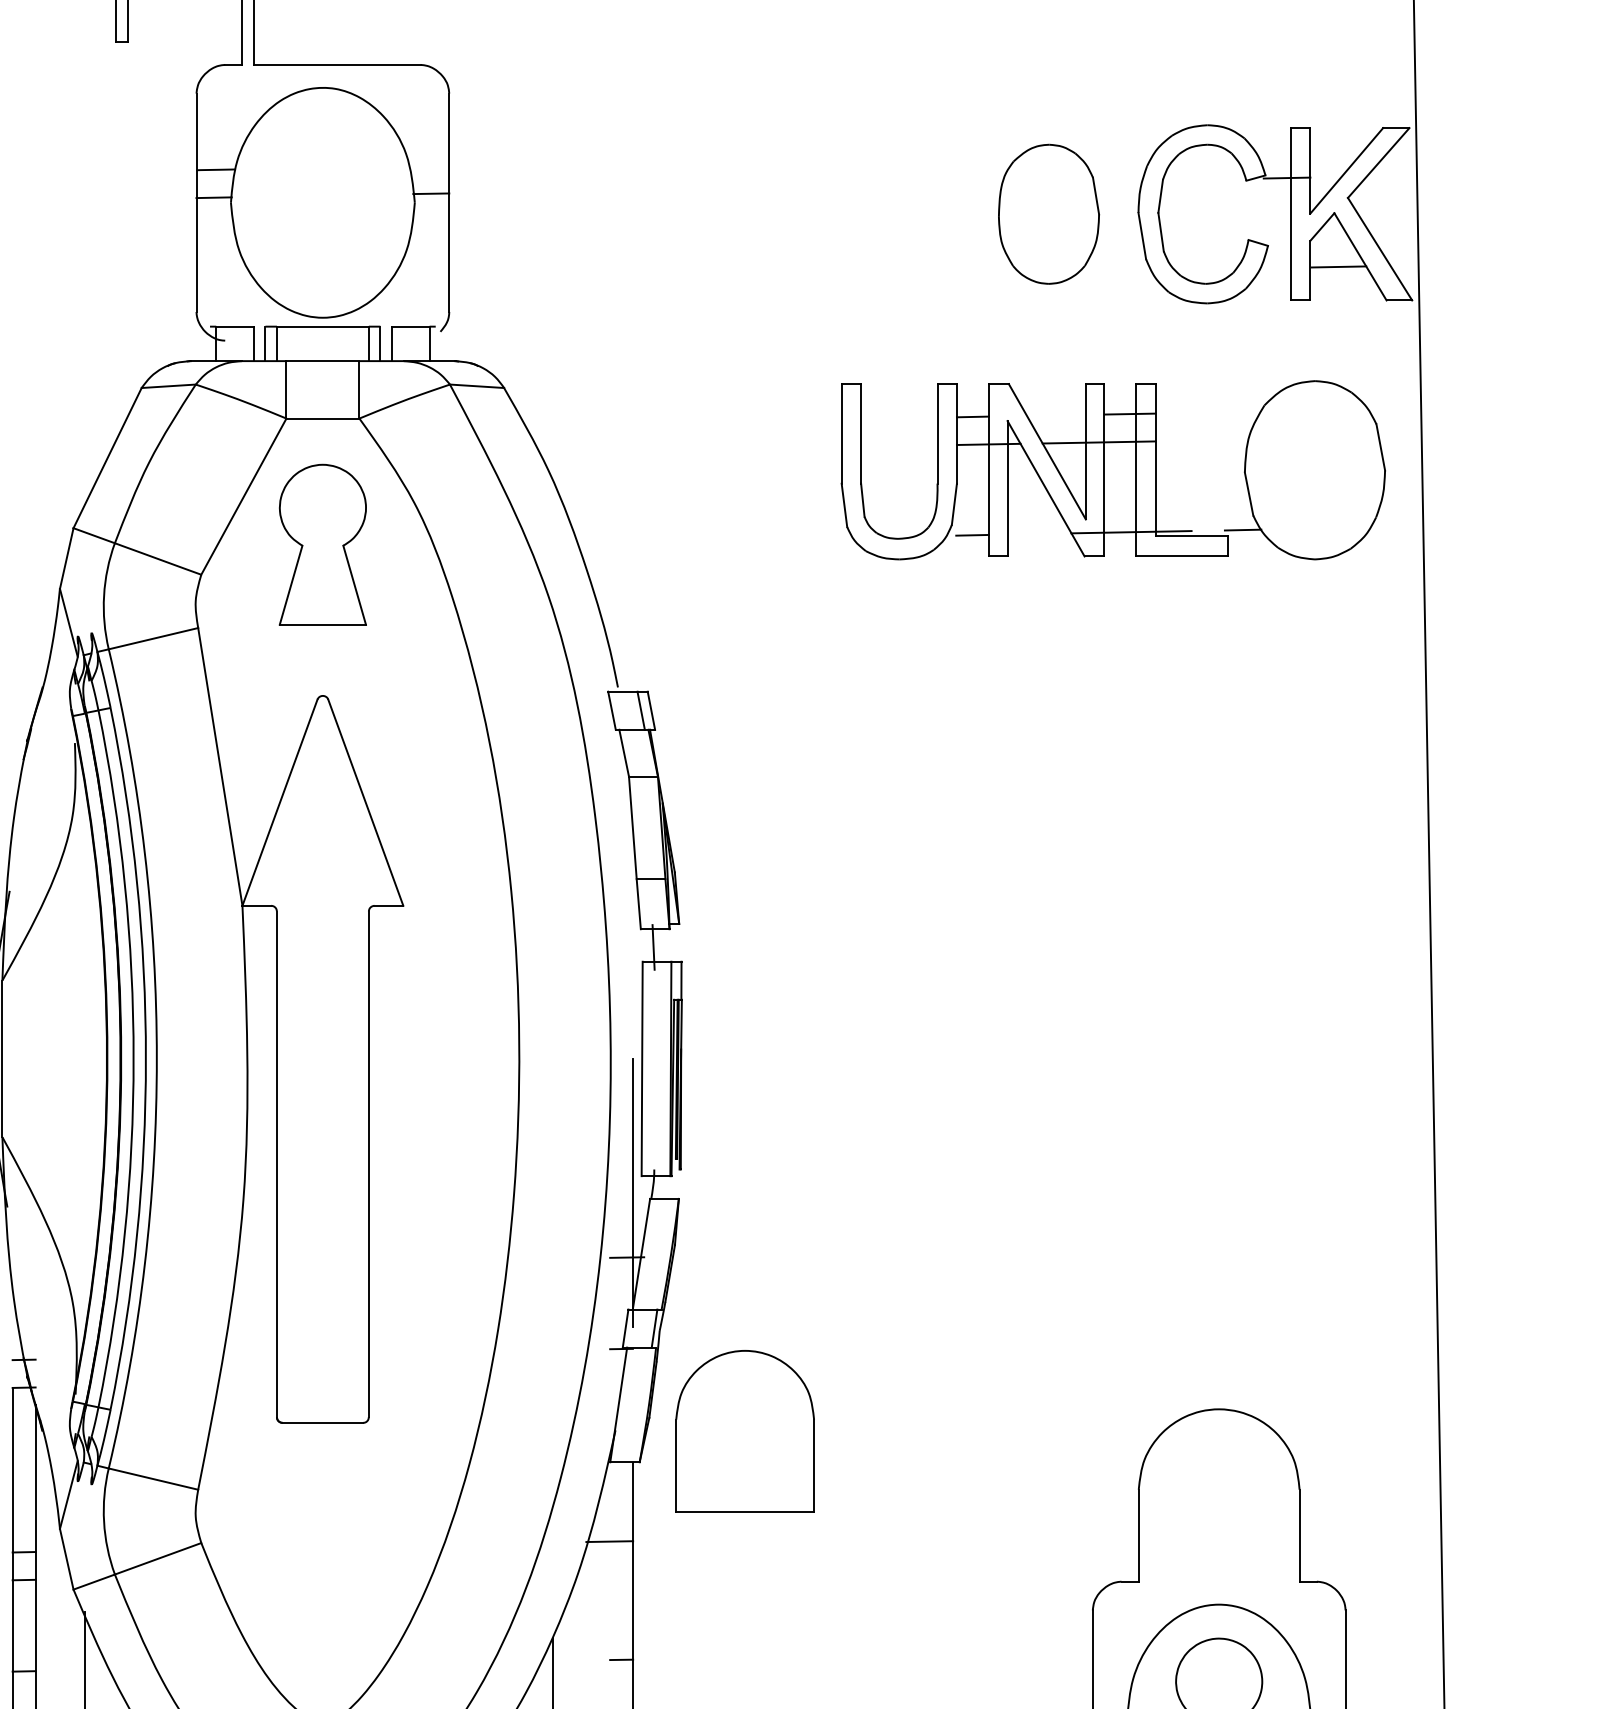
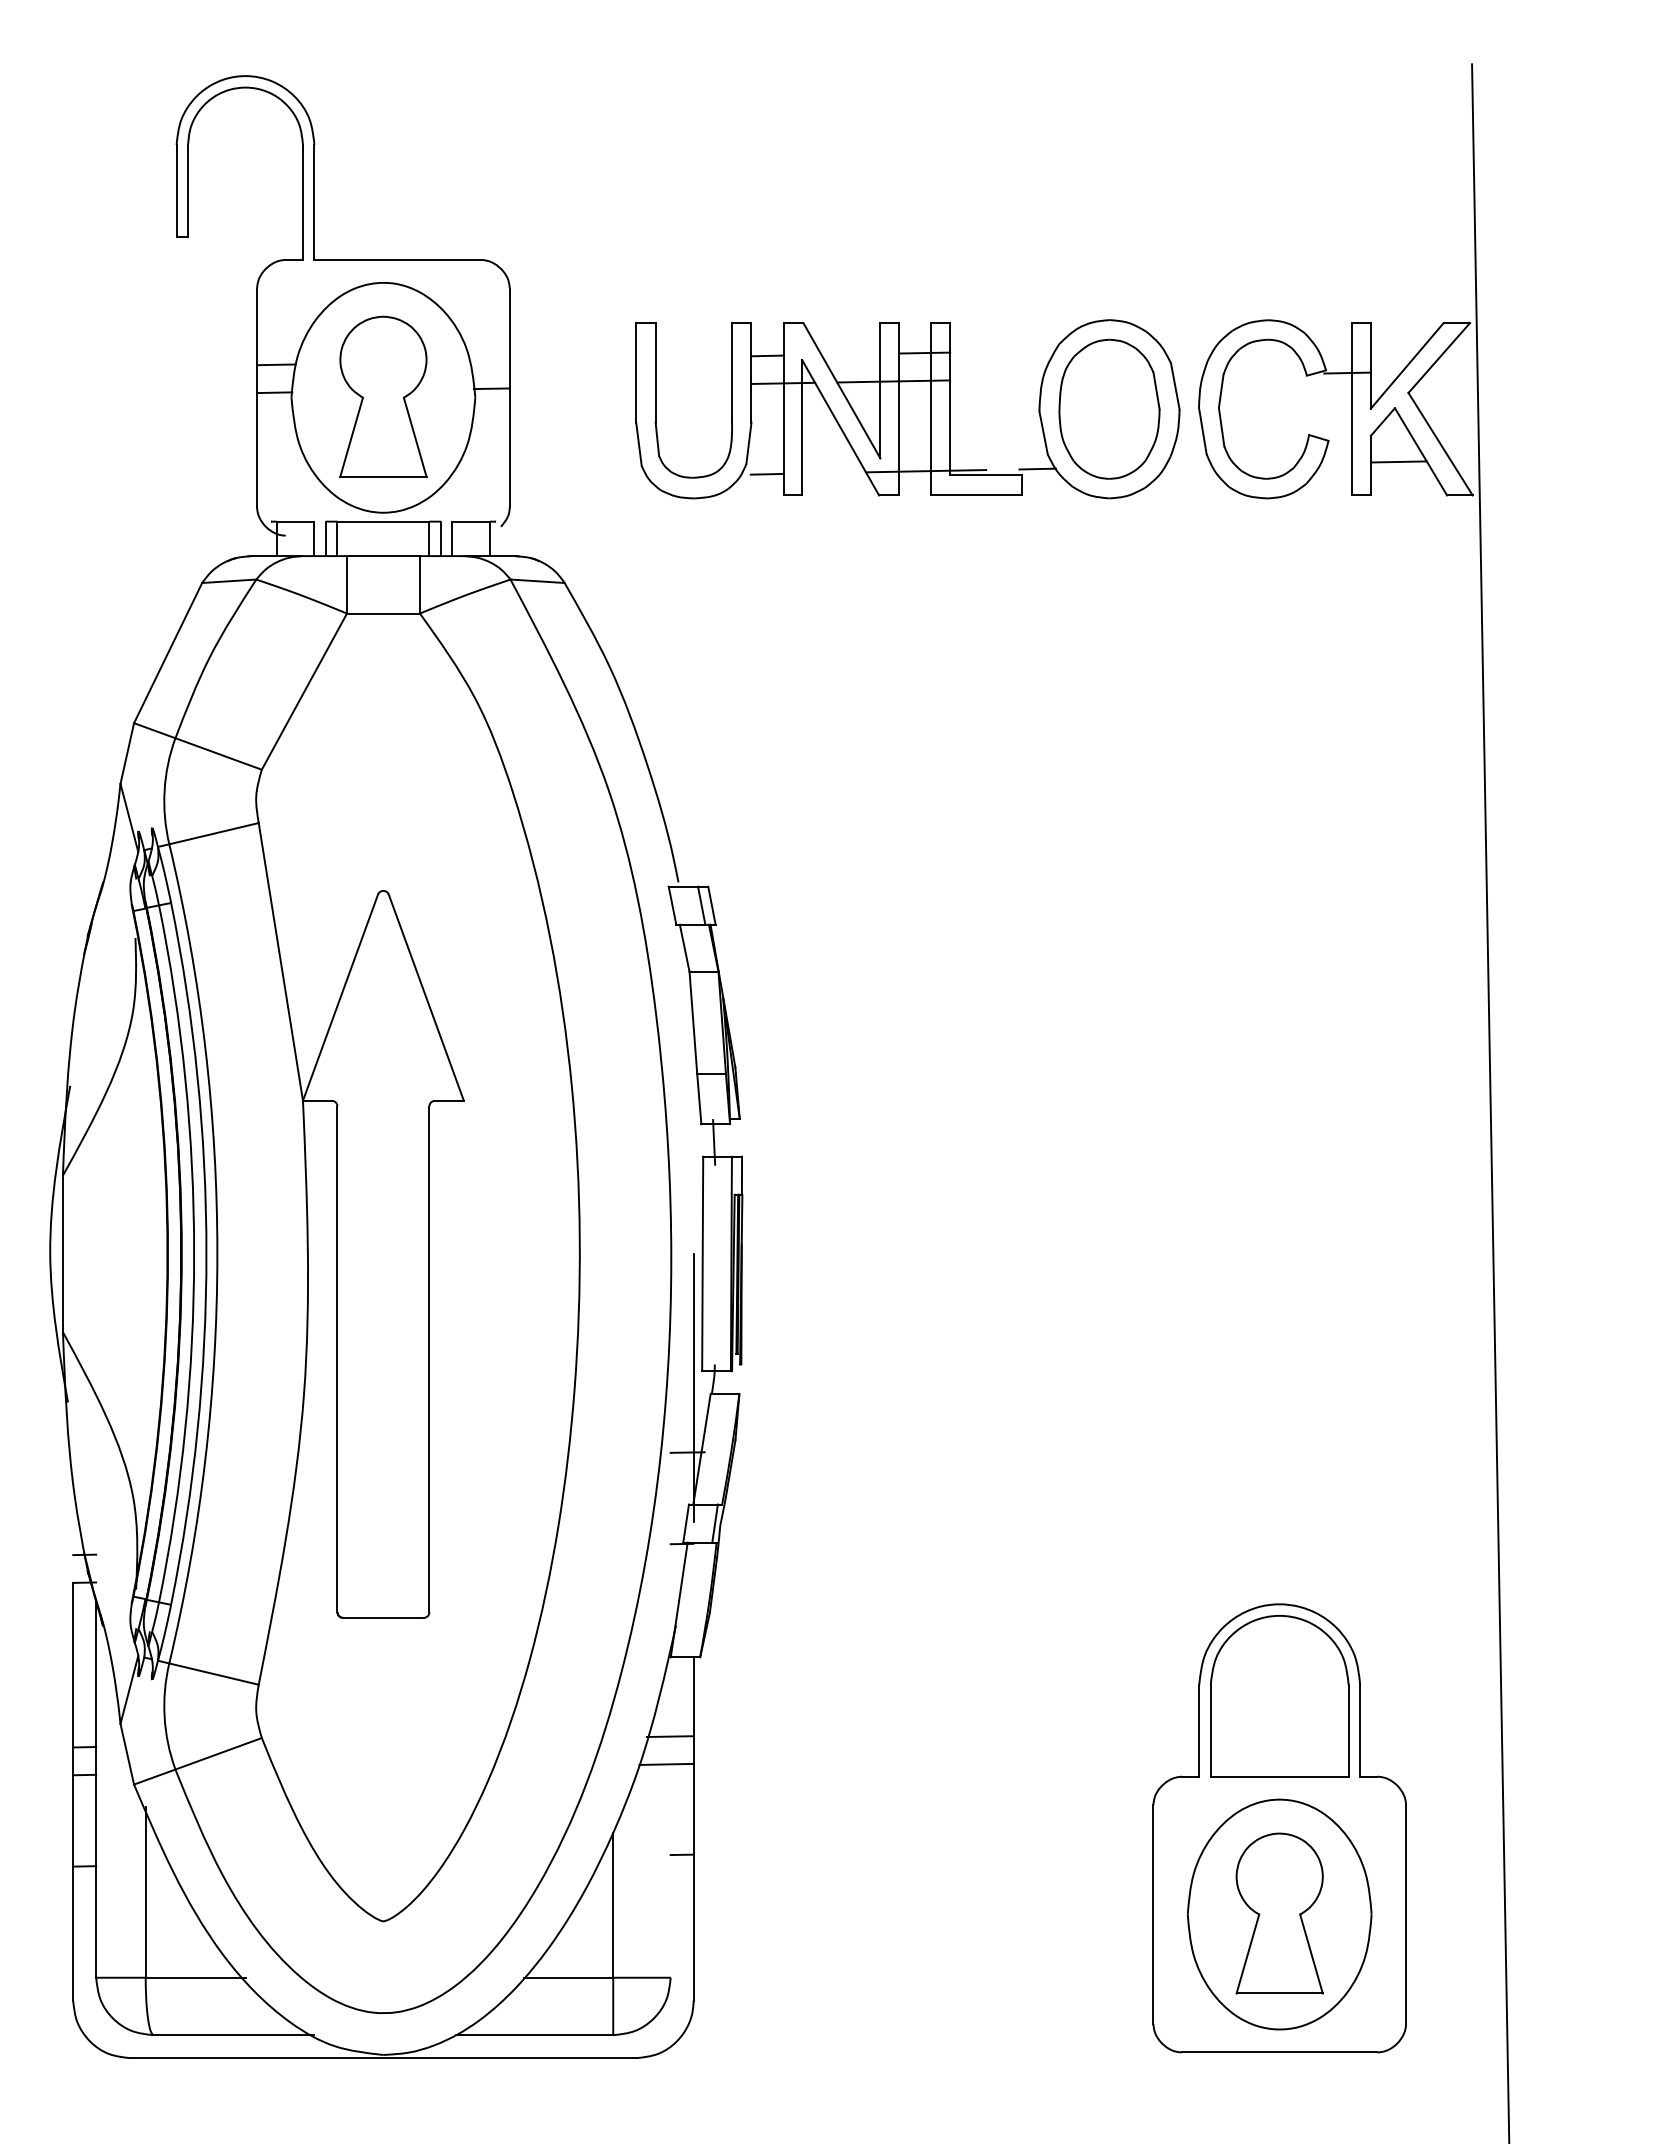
part: (1112, 470) -> (907, 409), moved
part: (322, 544) -> (383, 396), moved
part: (744, 1431) -> (1279, 1696), moved
line: (605, 1568) -> (666, 1763), added

